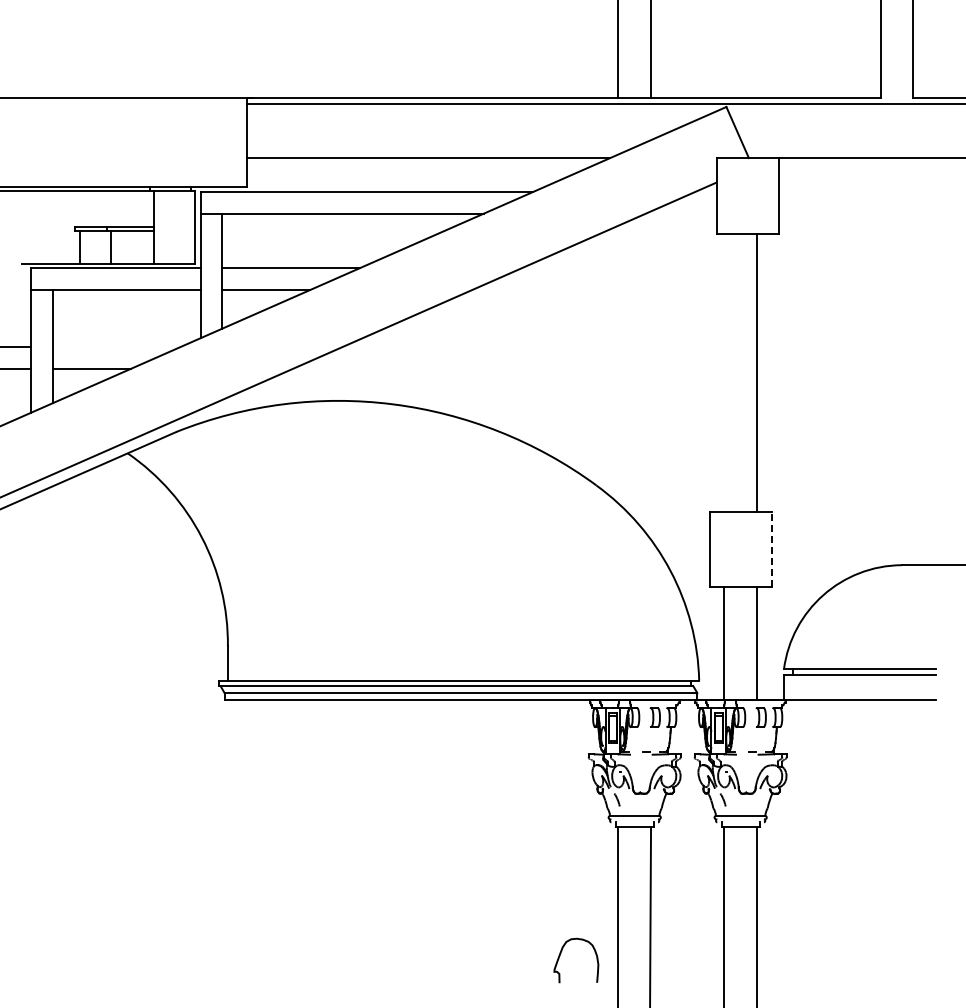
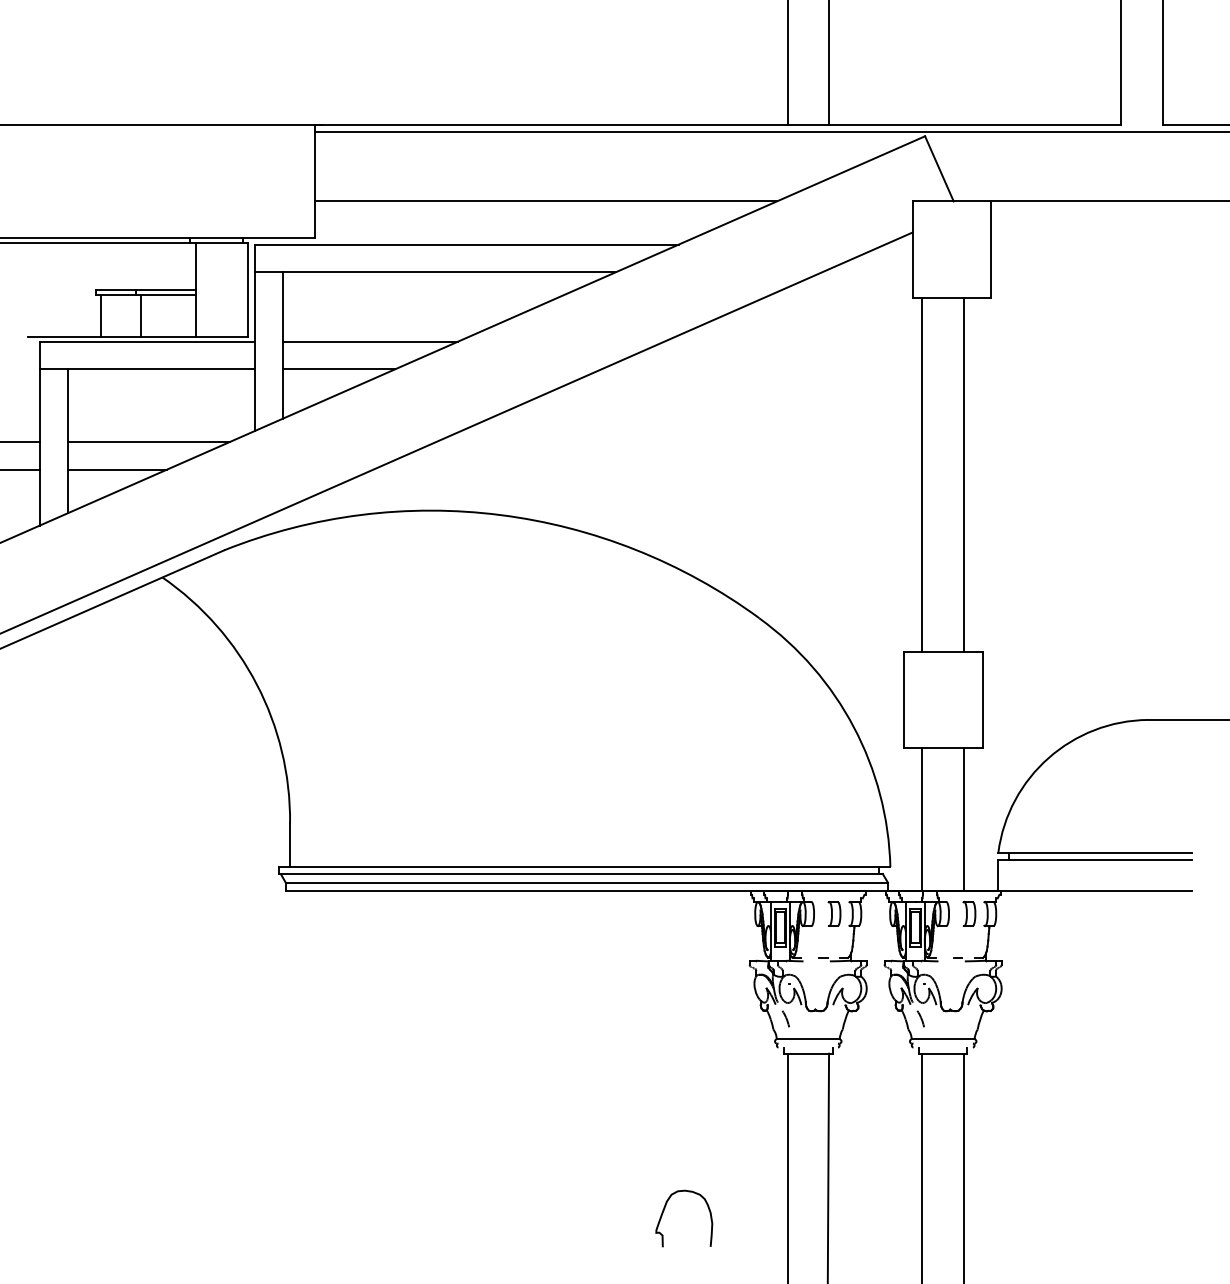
line: (116, 347) -> (148, 442), added
line: (724, 372) -> (922, 474), added
line: (771, 549) -> (982, 699), dashed -> solid
curve: (560, 956) -> (664, 1213), moved

